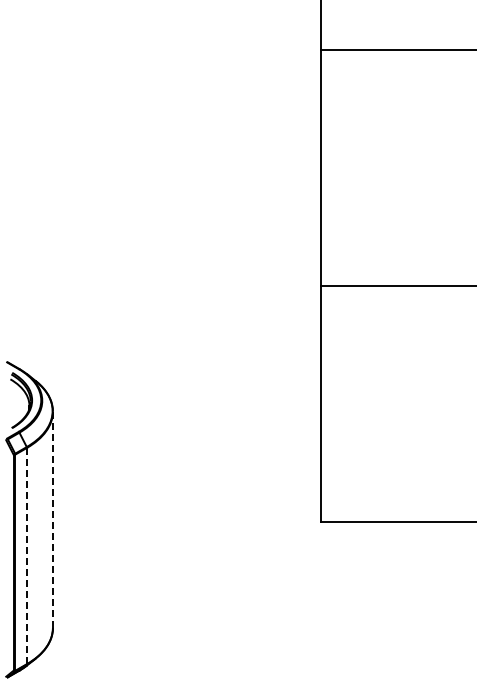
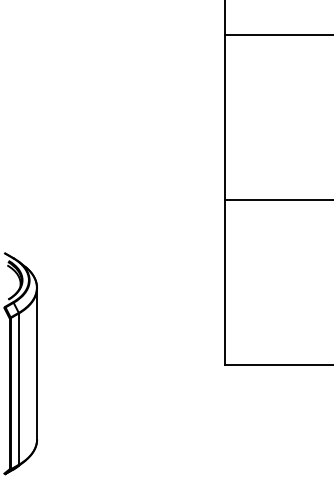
line: (52, 520) -> (36, 364), dashed -> solid
line: (27, 556) -> (19, 389), dashed -> solid

